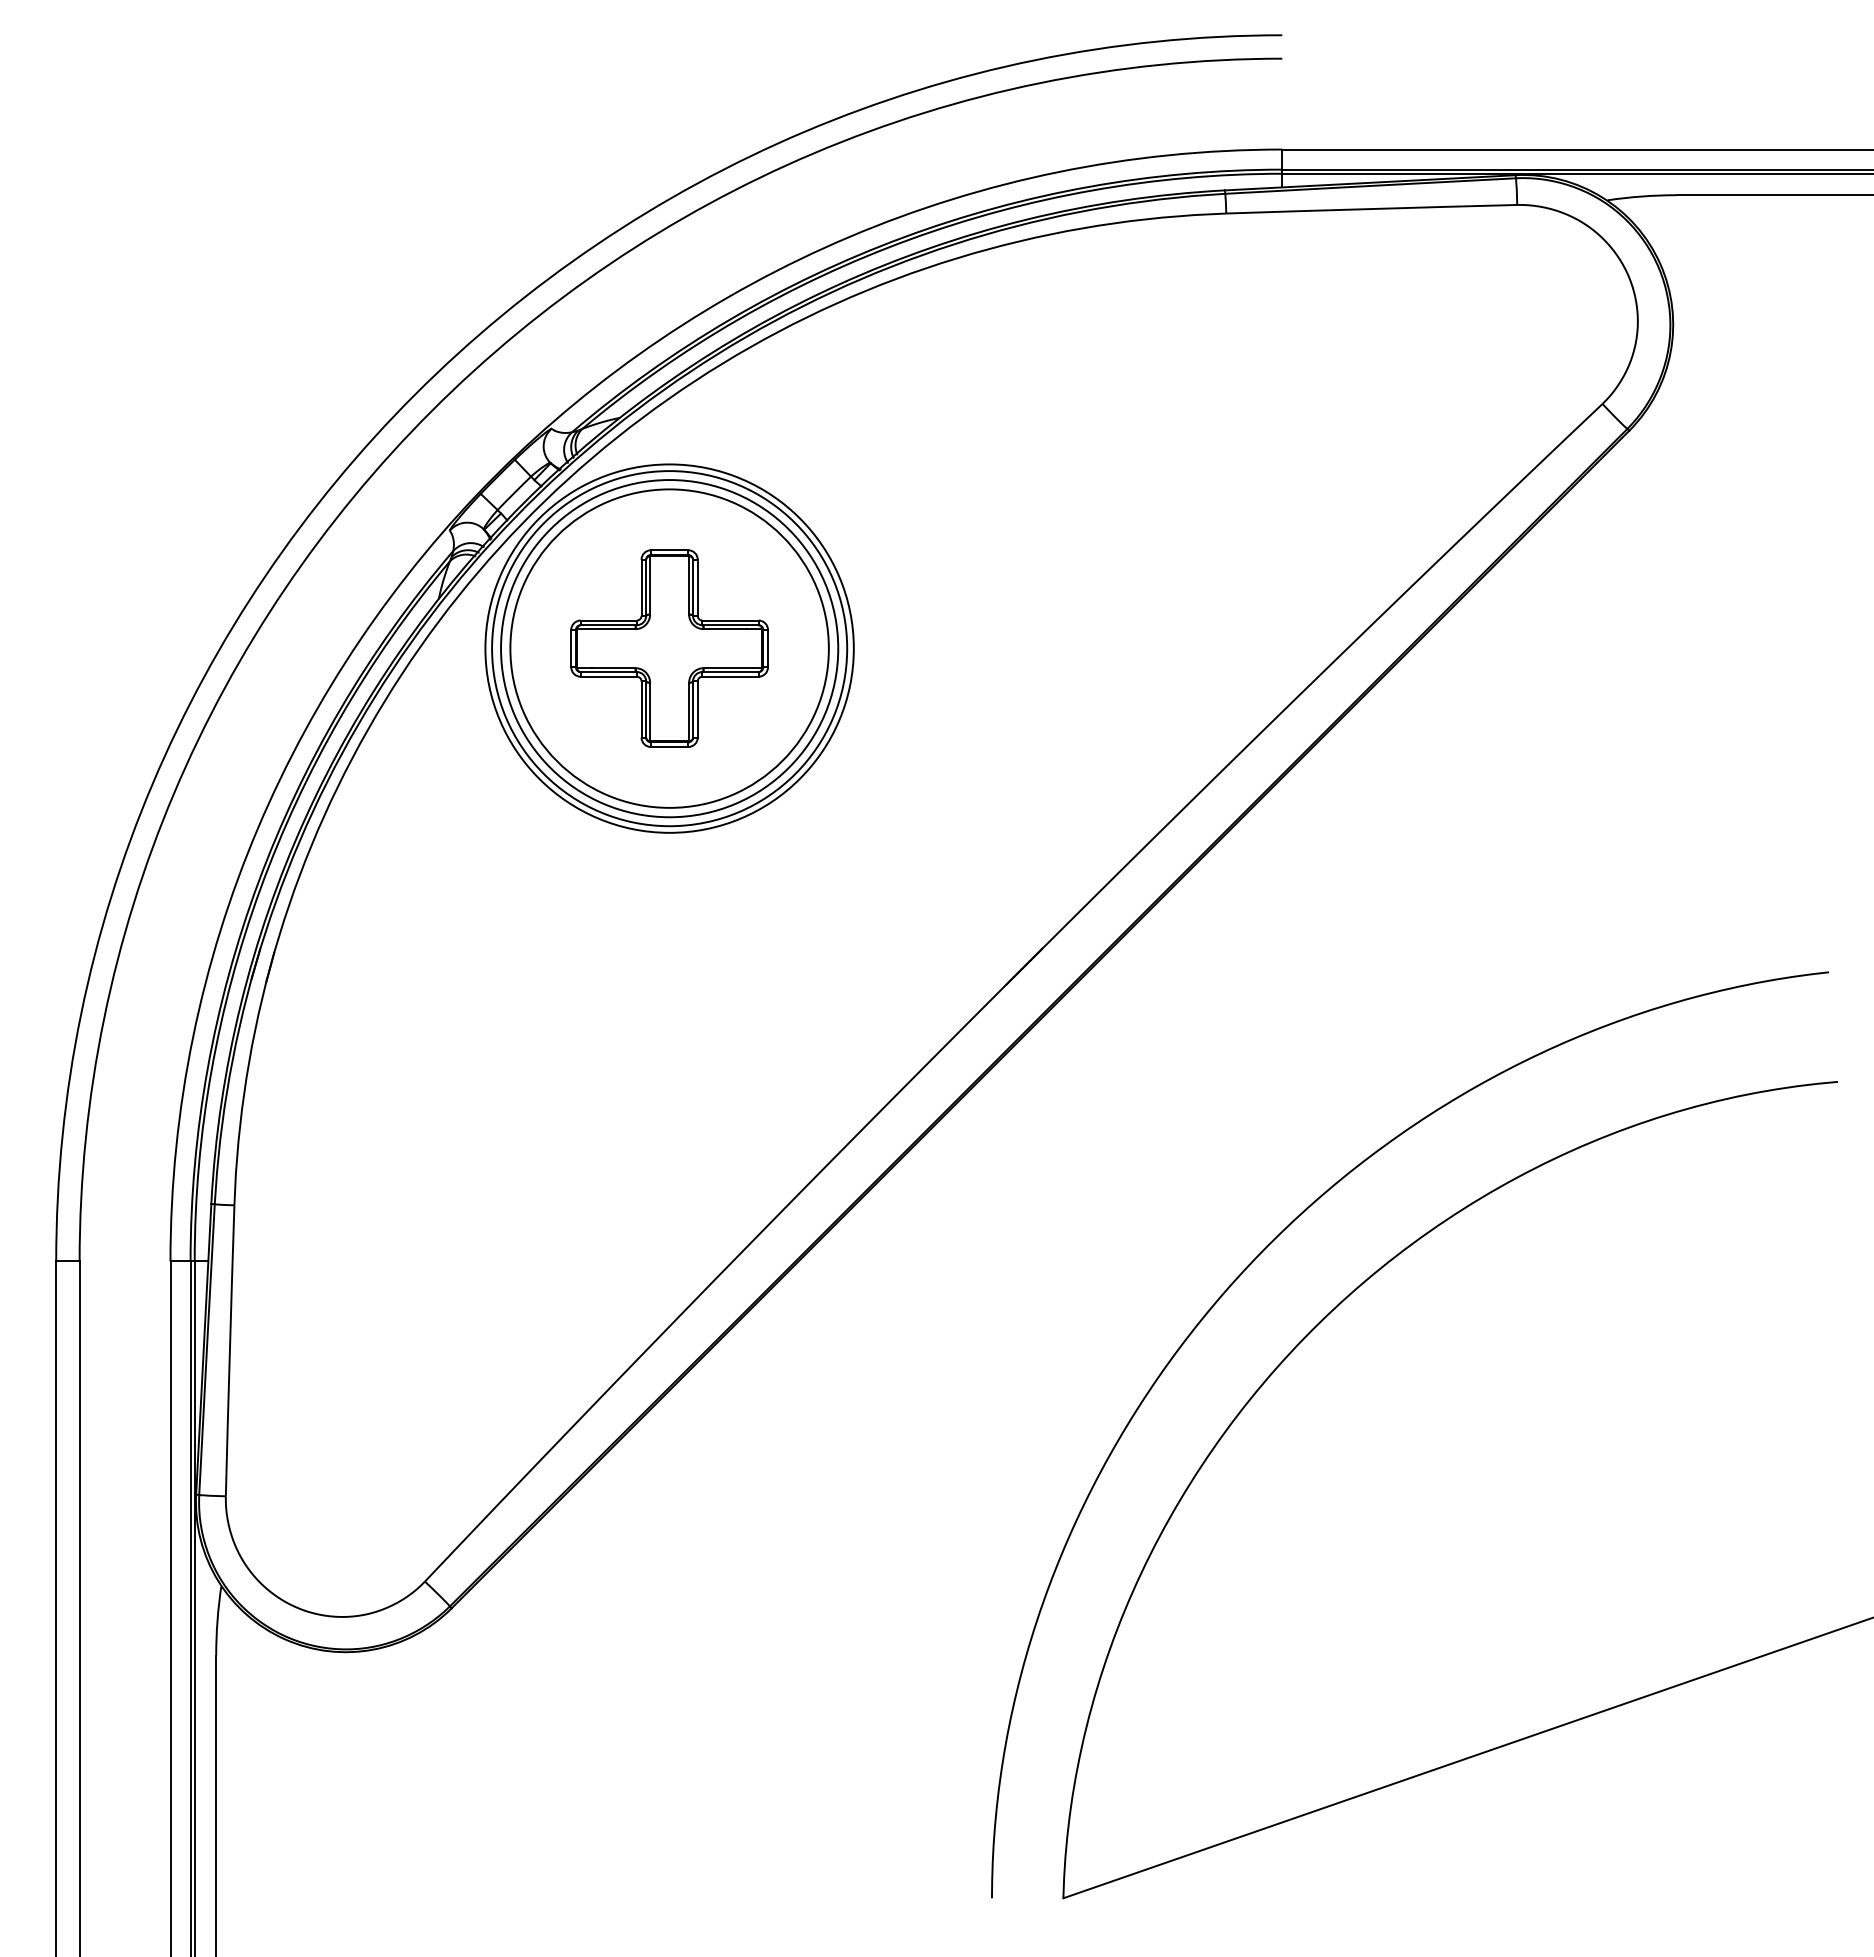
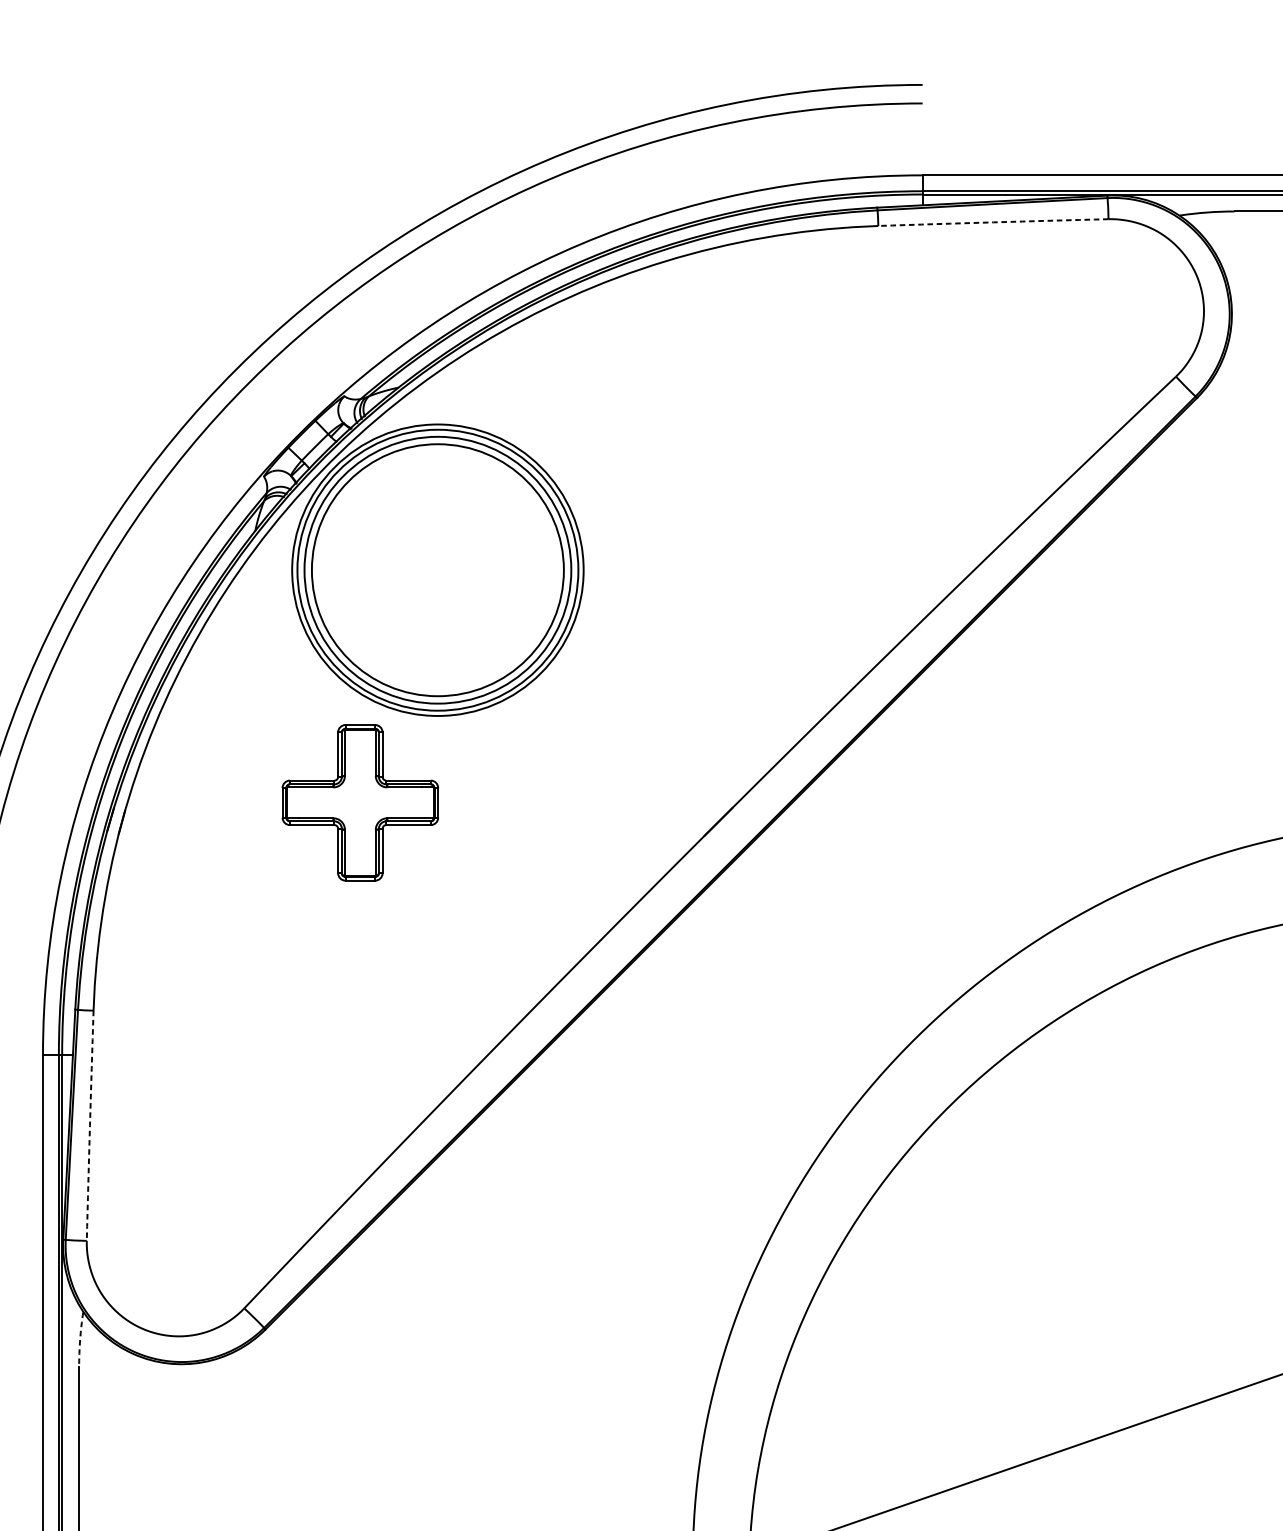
arc: (1371, 209) -> (993, 222), solid -> dashed
part: (669, 648) -> (360, 802), moved
arc: (229, 1350) -> (89, 1125), solid -> dashed
arc: (217, 1621) -> (80, 1339), solid -> dashed

